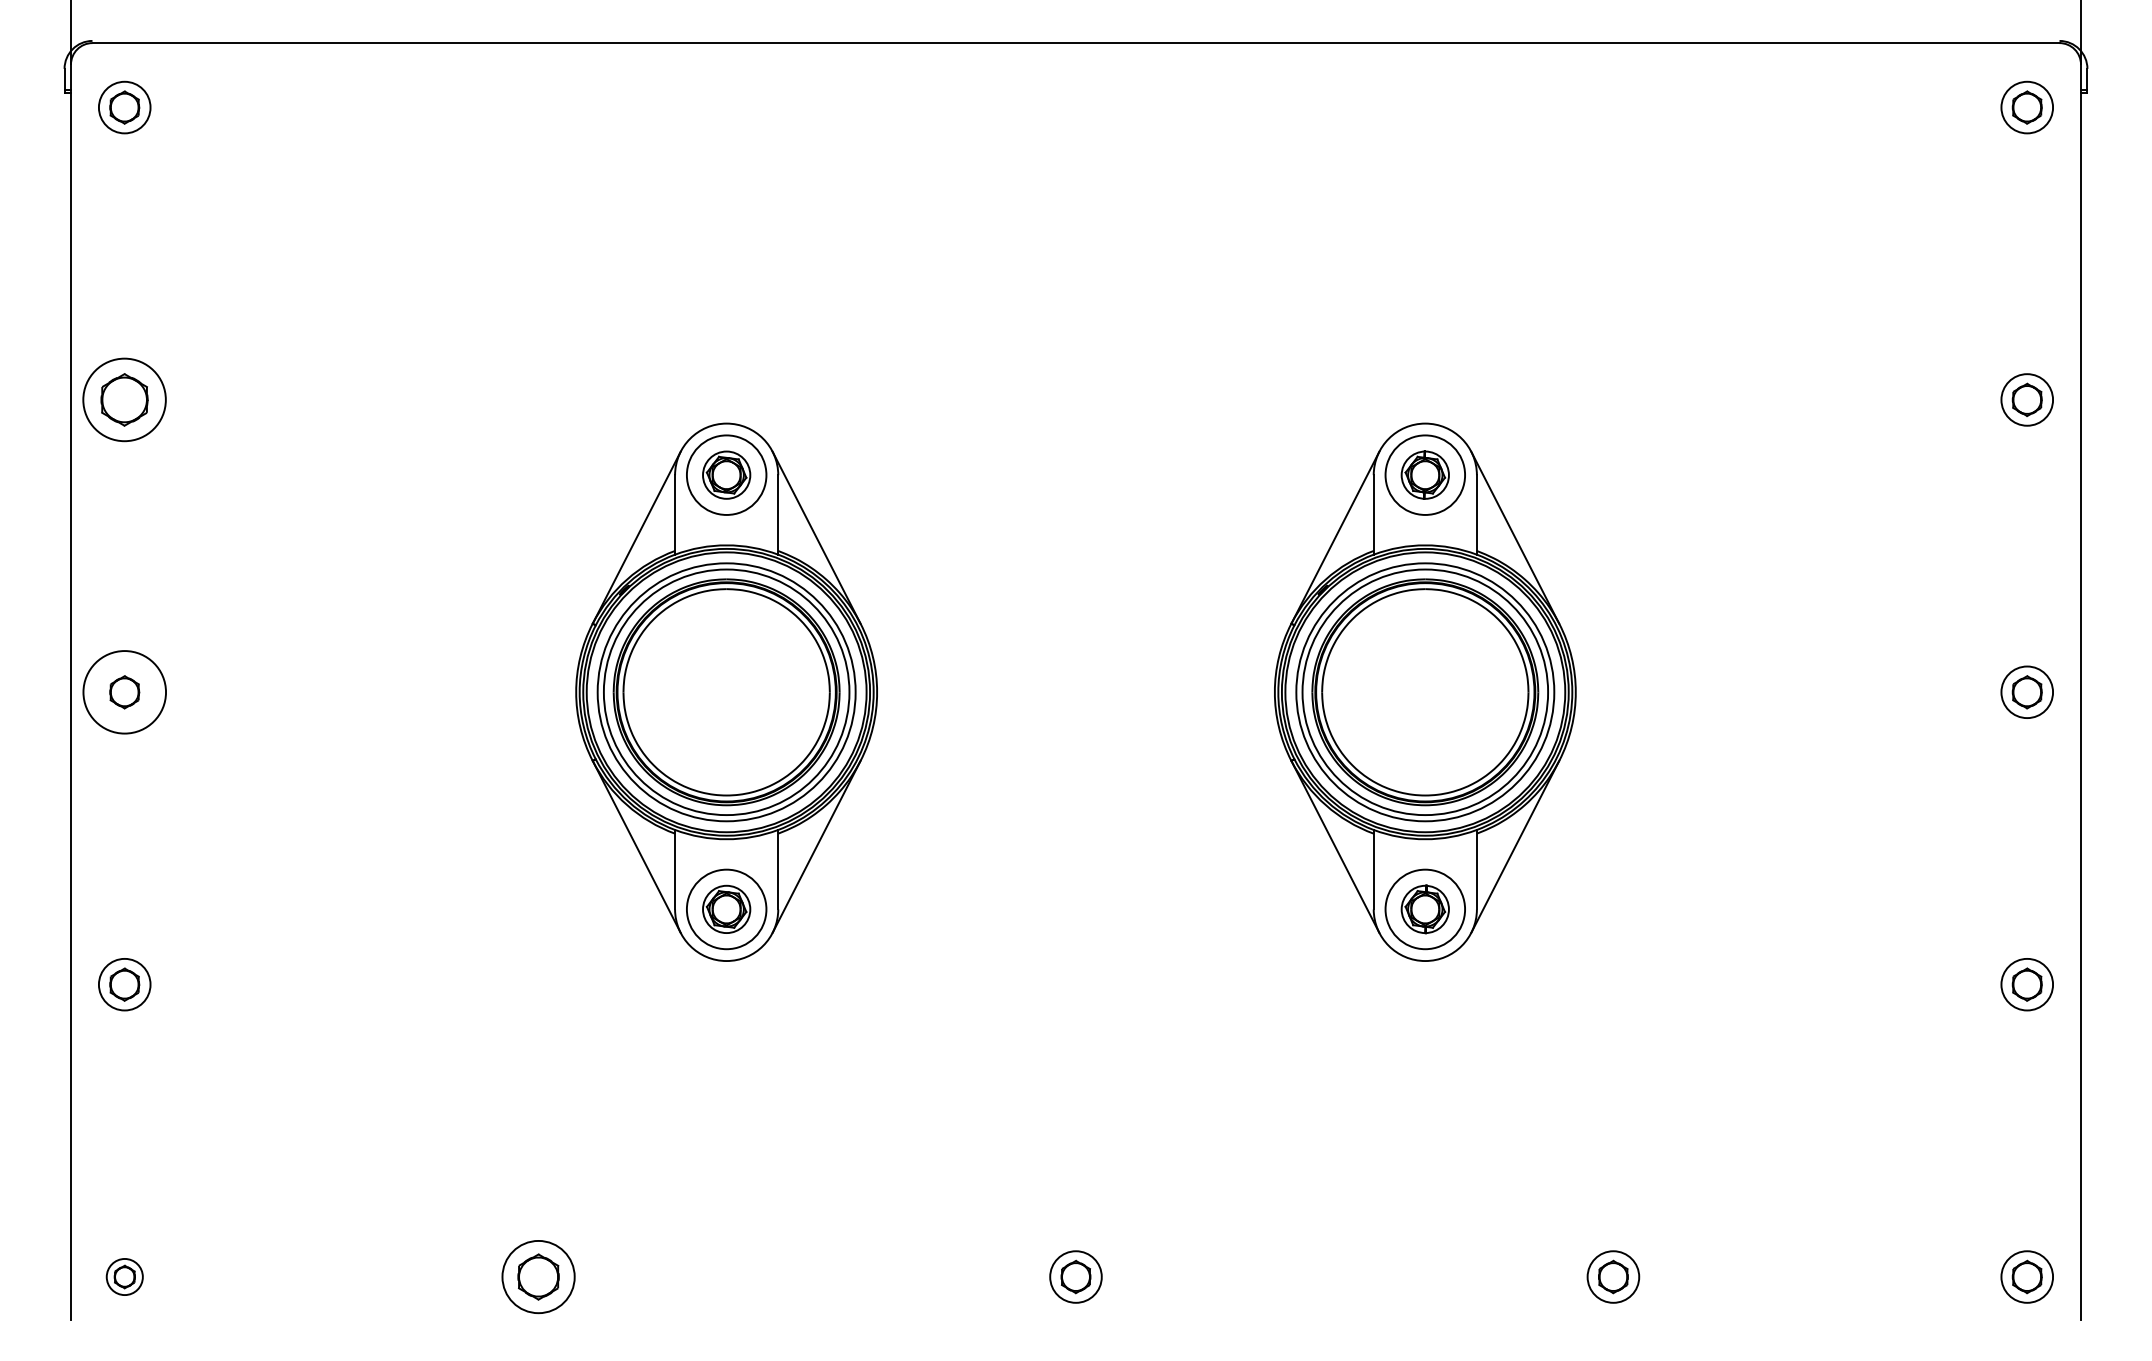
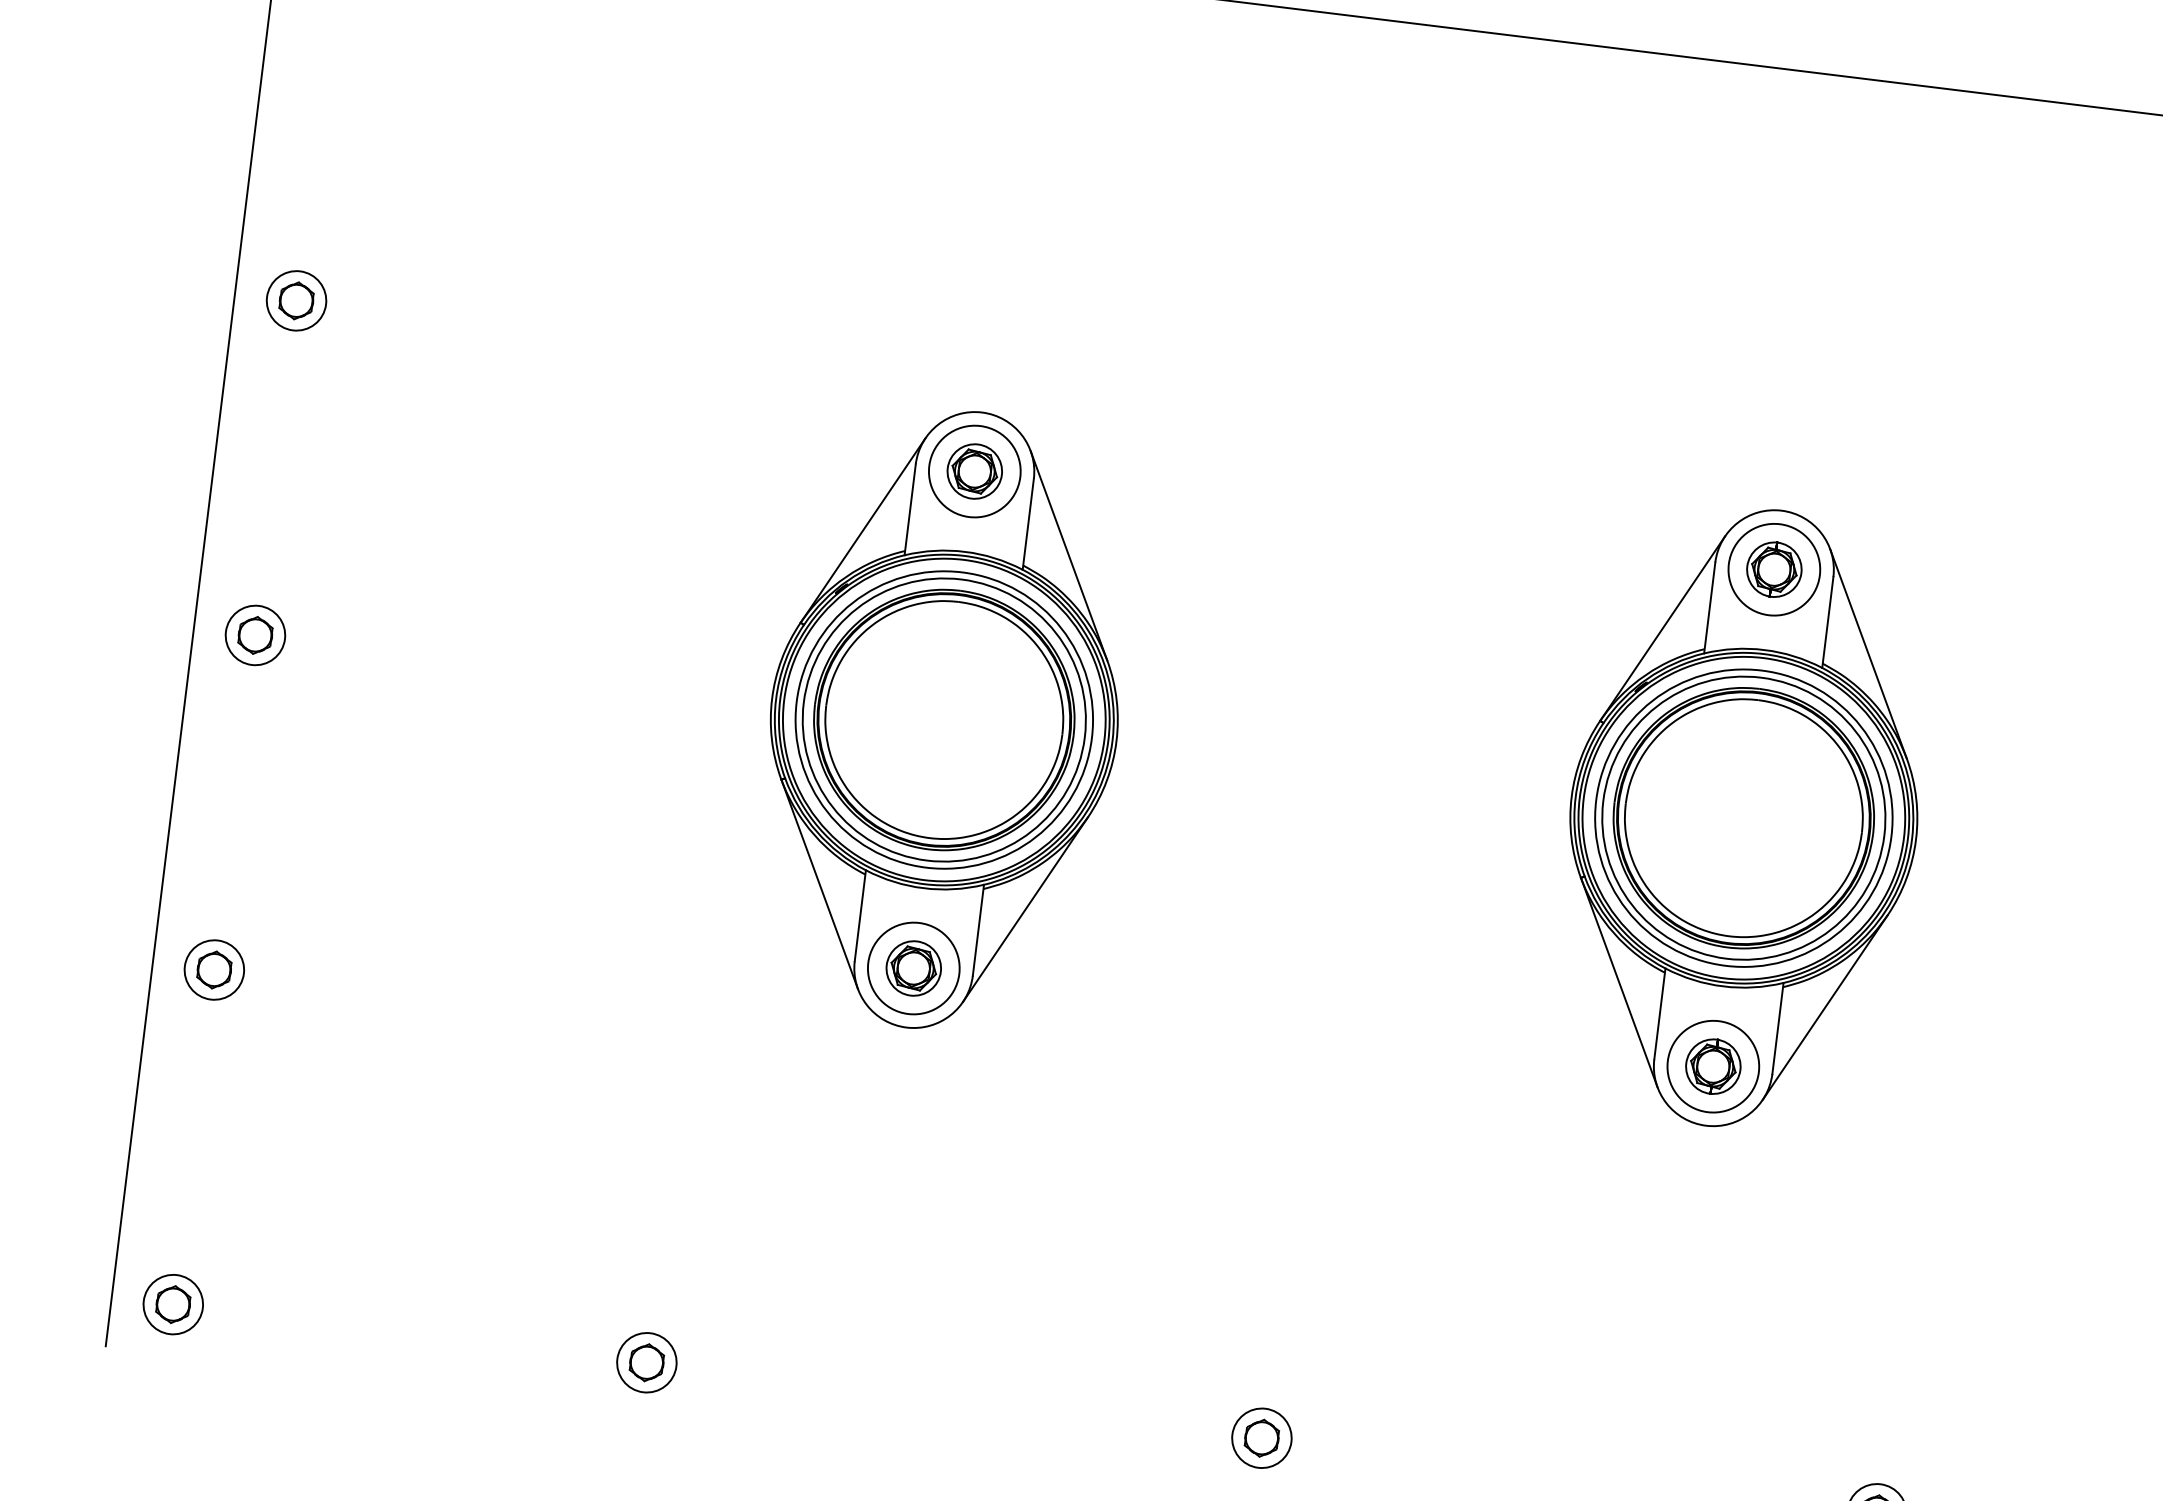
part: (124, 399) -> (296, 300), size x0.62
circle: (124, 692) -> (255, 635), size x0.62
part: (124, 1276) -> (173, 1303), size x1.43
part: (538, 1276) -> (646, 1362), size x0.71

